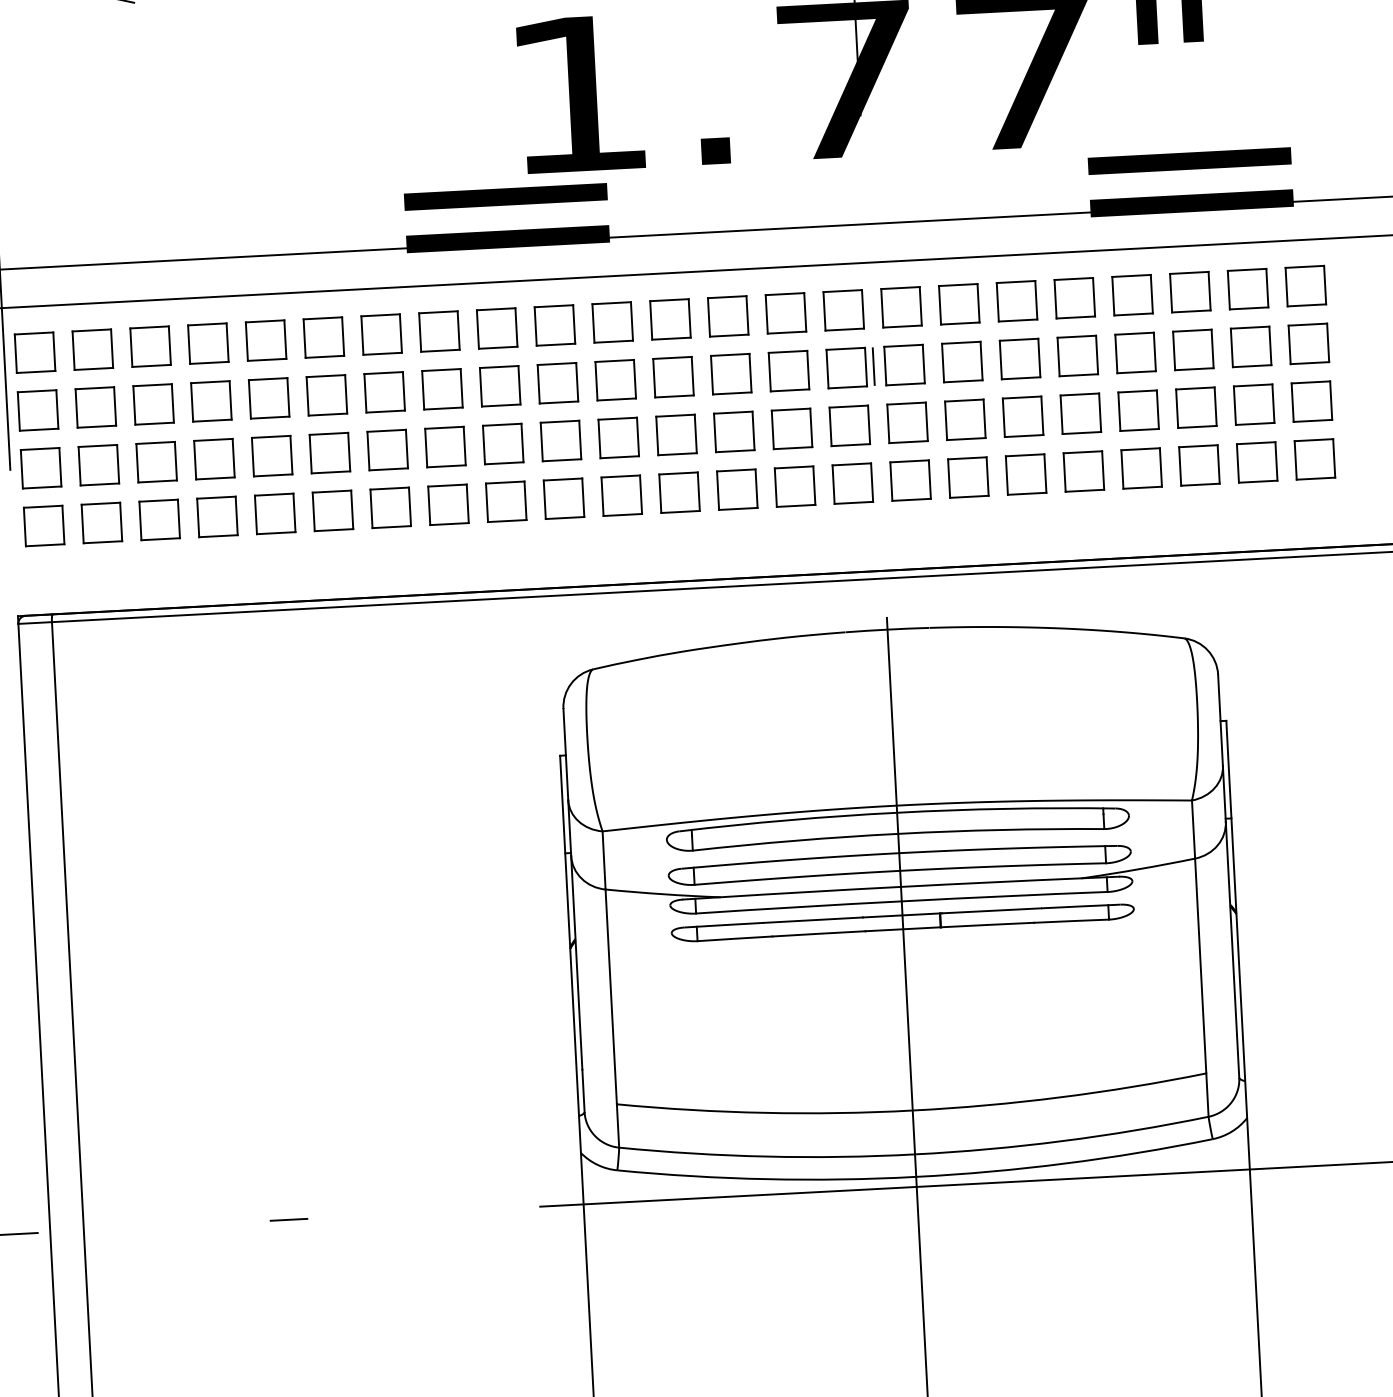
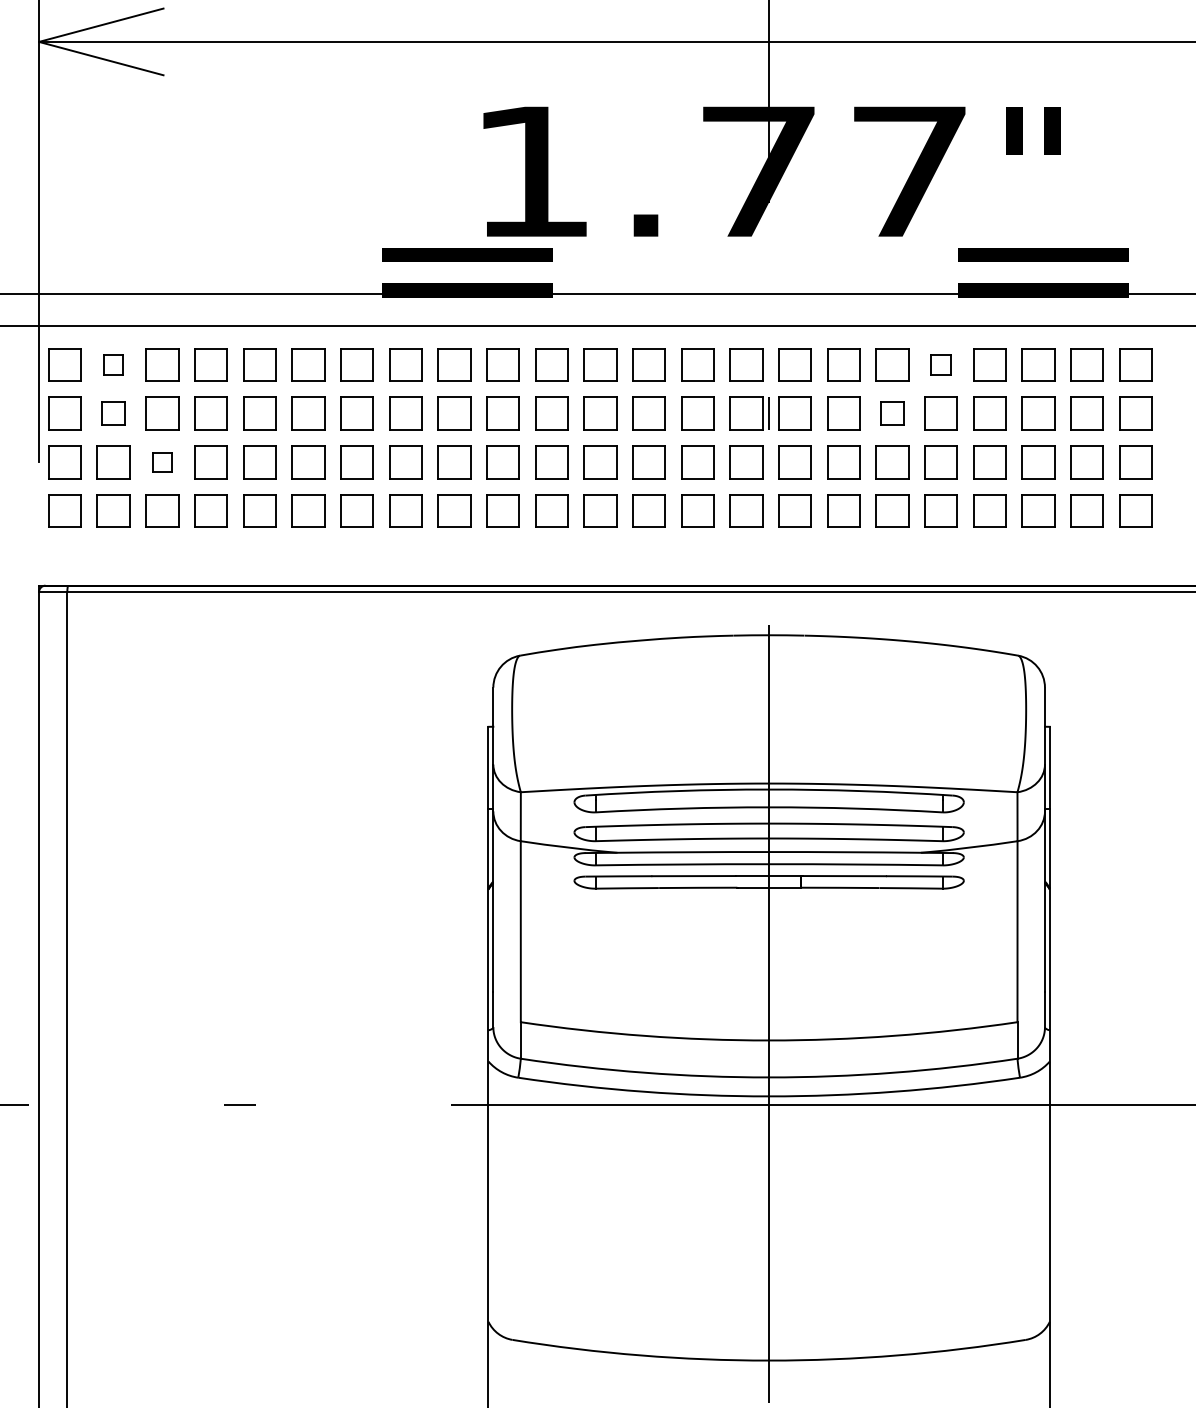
part: (1074, 297) -> (940, 364), size x0.6
part: (92, 349) -> (113, 364), size x0.6
part: (1020, 358) -> (892, 413), size x0.7
part: (95, 407) -> (113, 413), size x0.7
part: (156, 462) -> (162, 462), size x0.6

